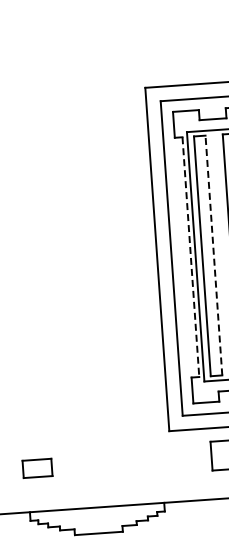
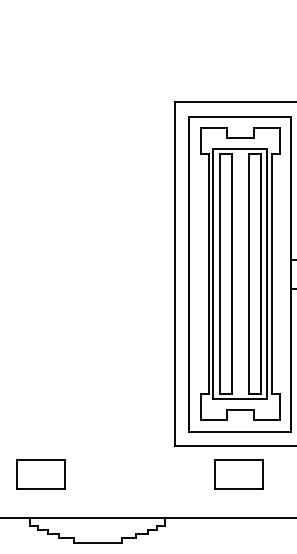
line: (213, 254) -> (231, 273), dashed -> solid
line: (190, 257) -> (208, 274), dashed -> solid
part: (37, 468) -> (40, 474), size x1.67

